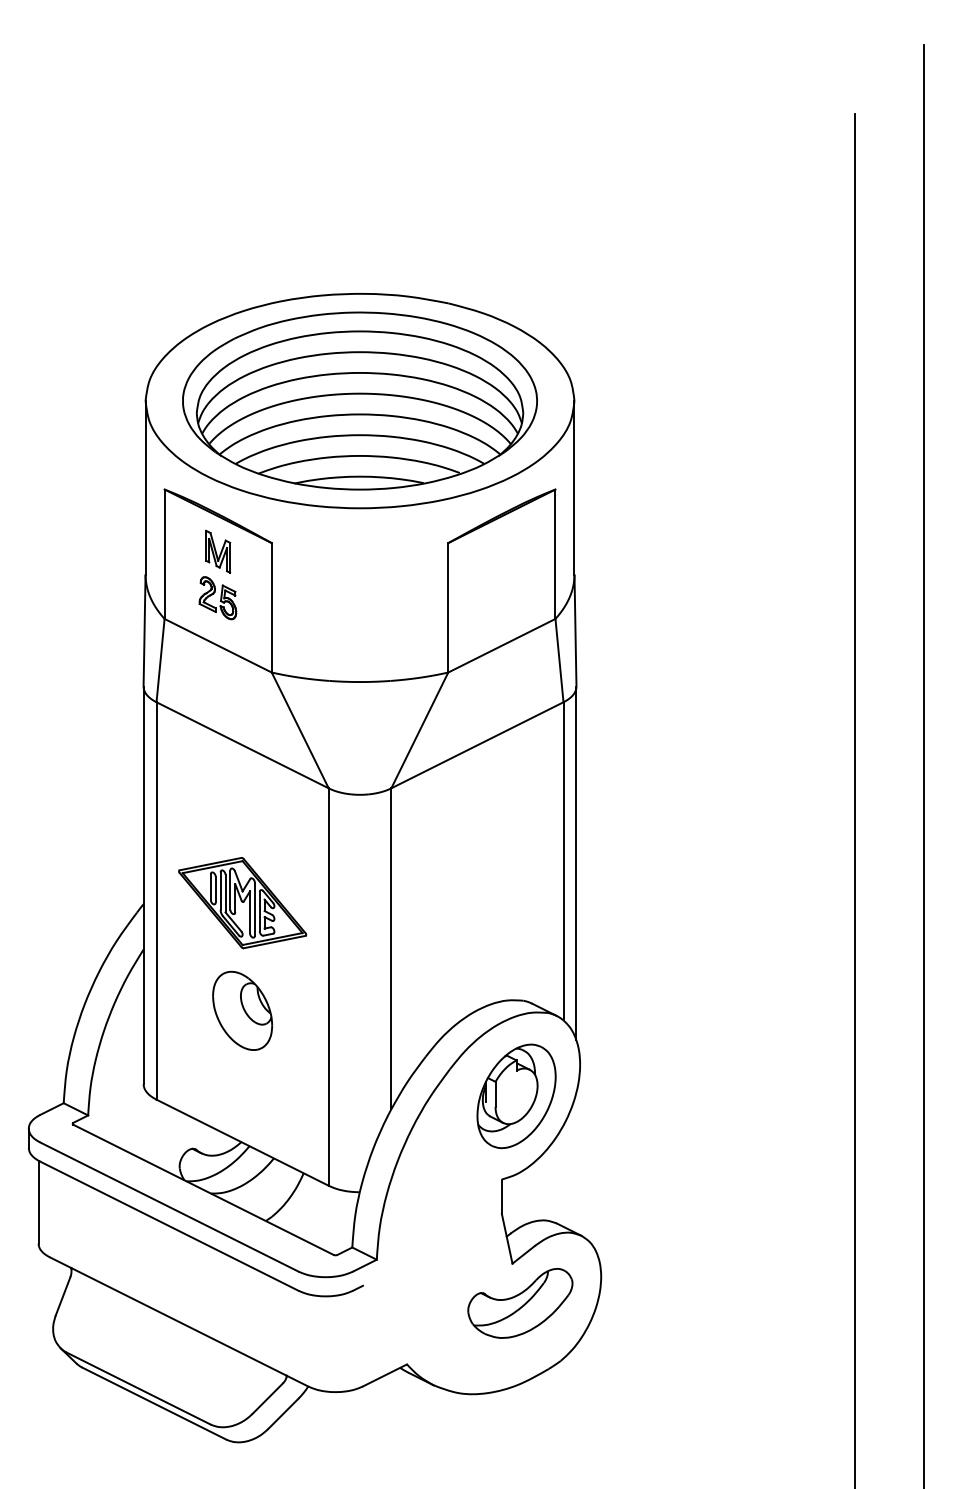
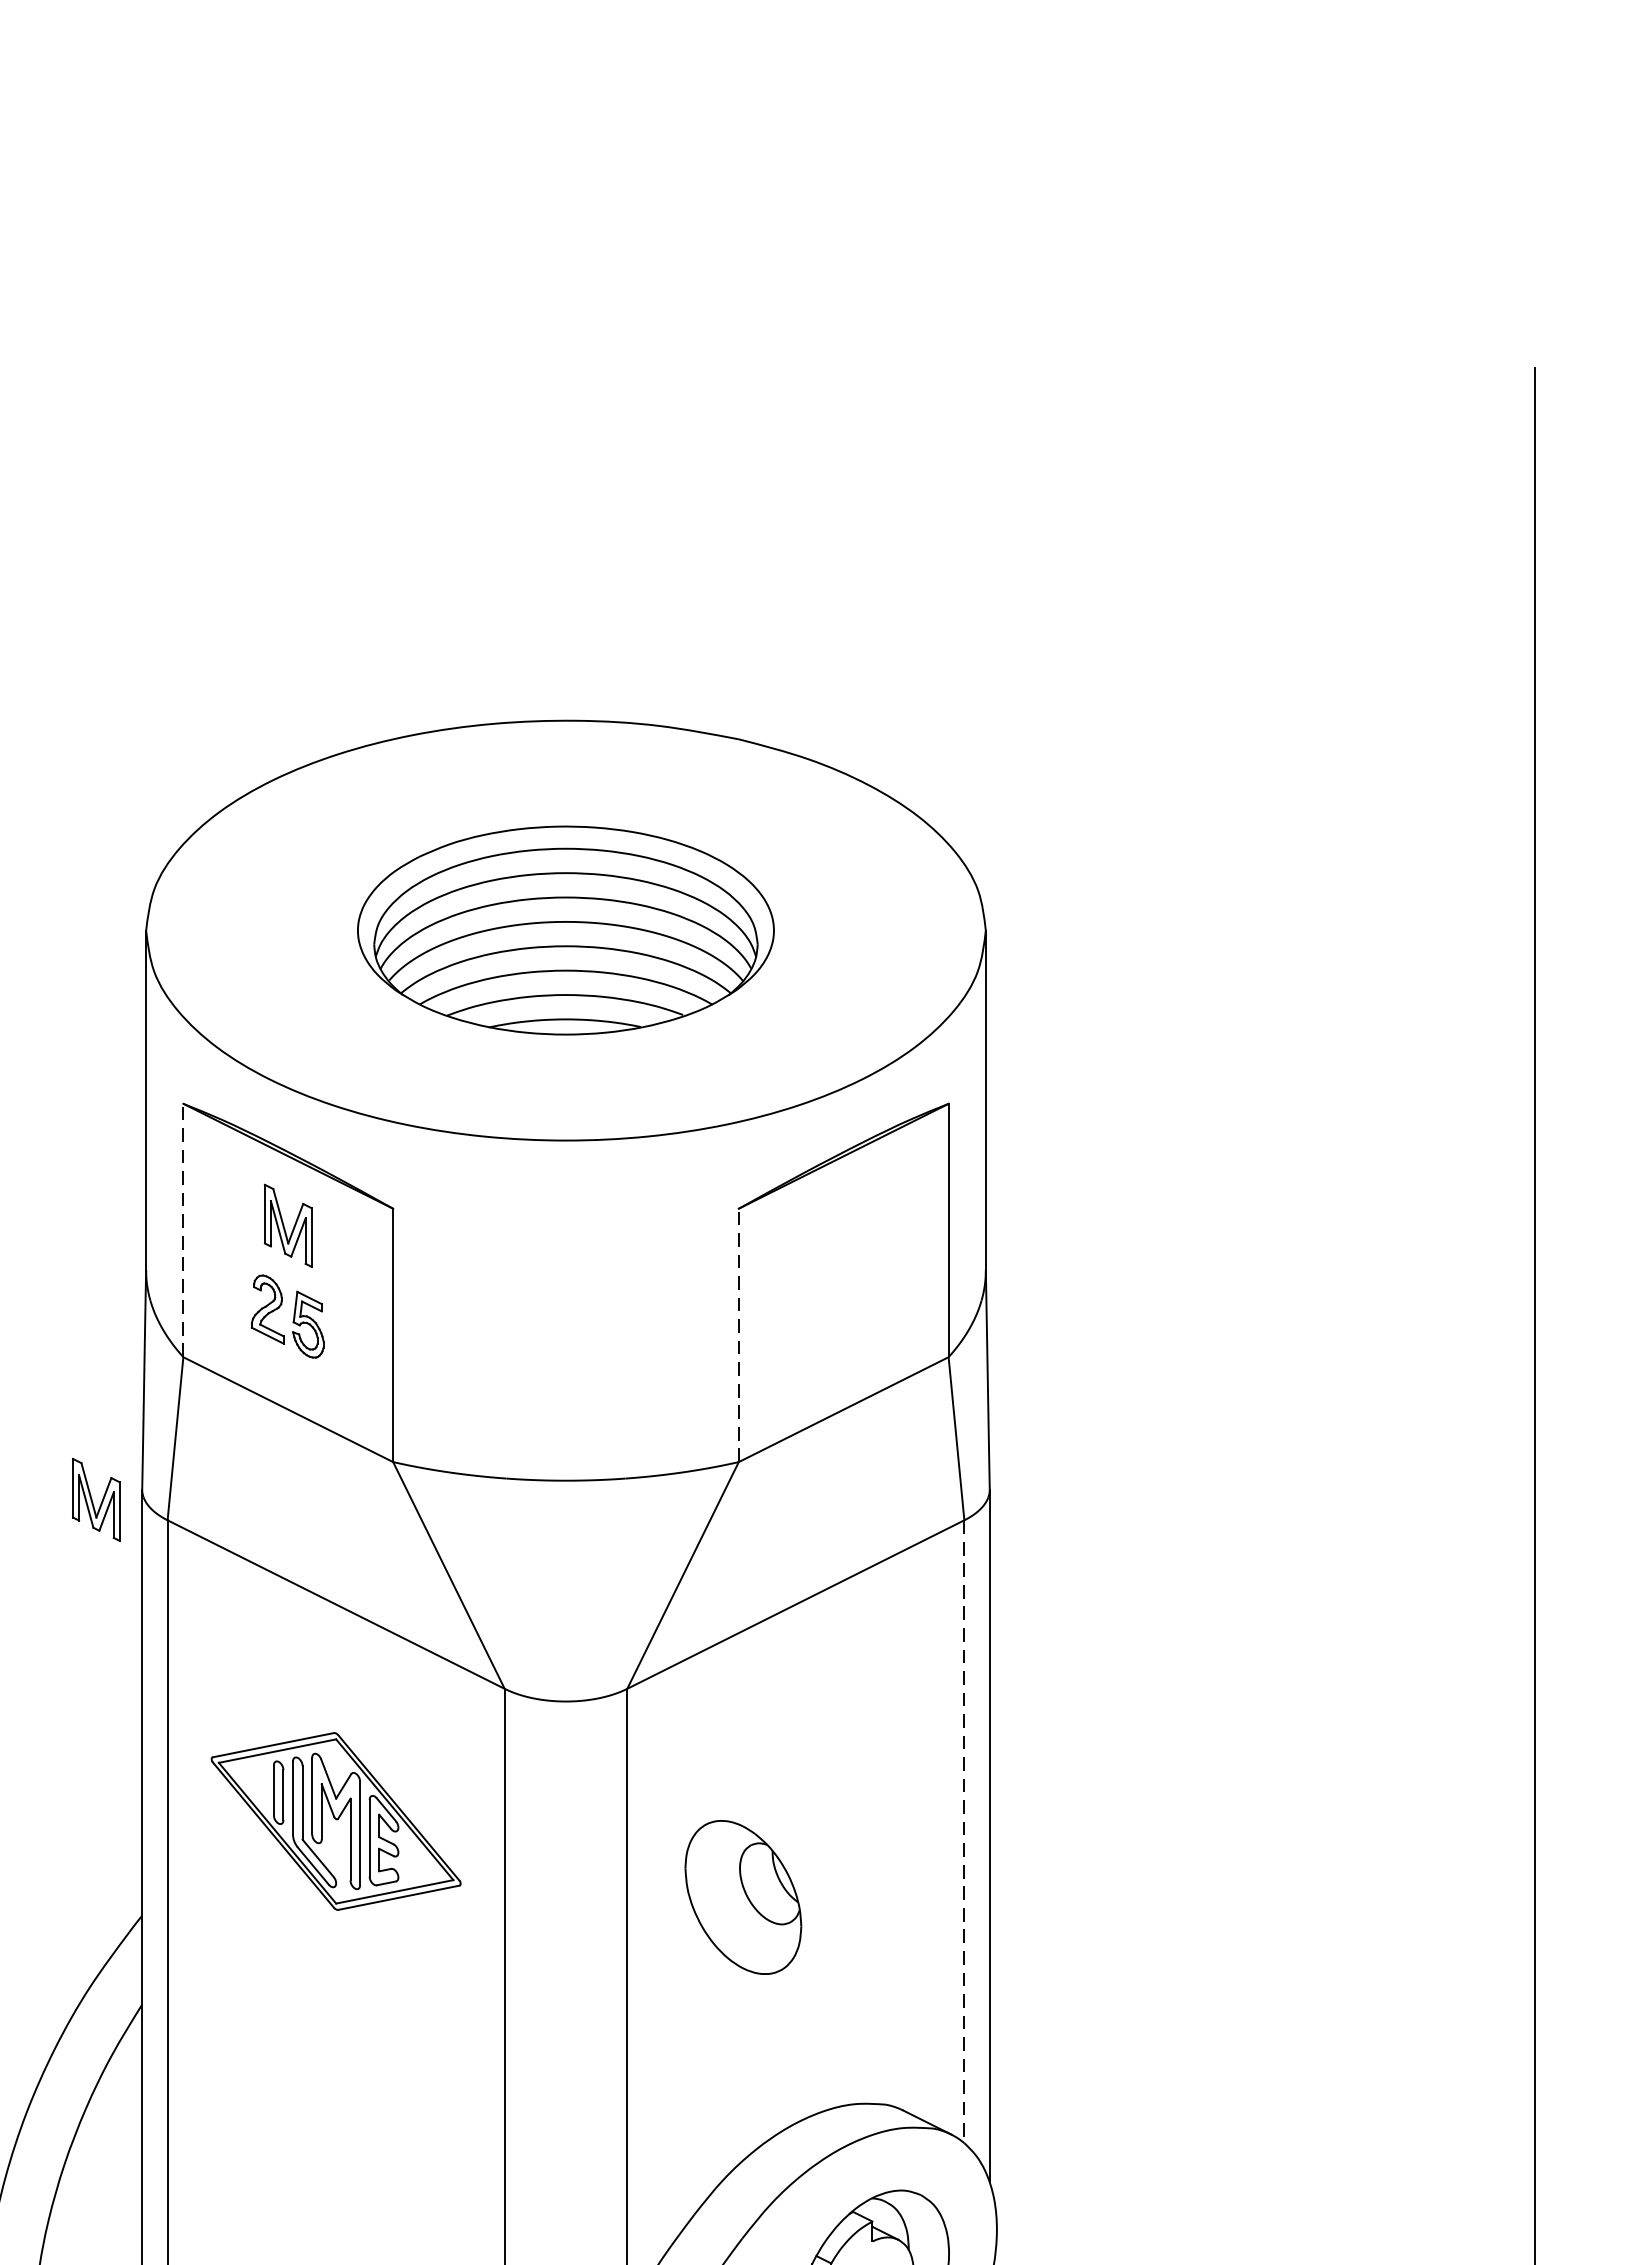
part: (359, 400) -> (564, 929), size x0.6
line: (164, 554) -> (183, 1231), solid -> dashed
line: (448, 607) -> (739, 1334), solid -> dashed
part: (120, 691) -> (97, 1499), added
line: (563, 861) -> (964, 1832), solid -> dashed
part: (242, 903) -> (335, 1822), moved
part: (242, 1010) -> (743, 1896), moved

